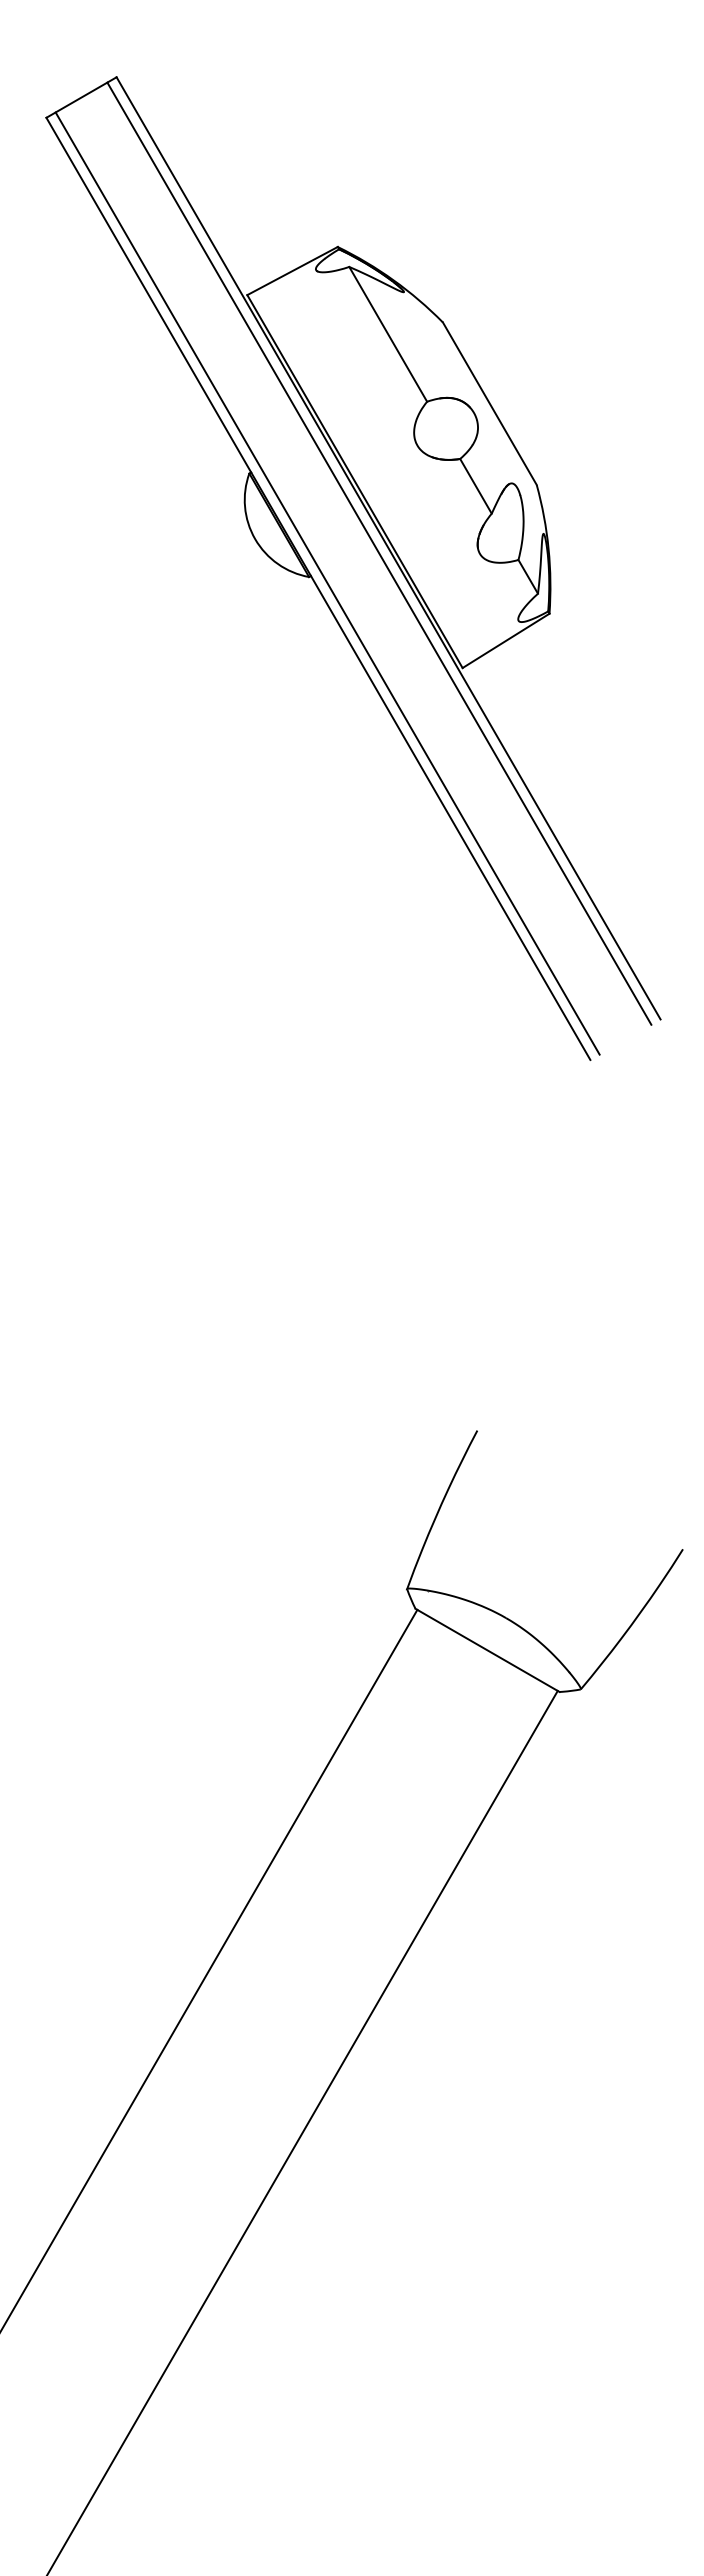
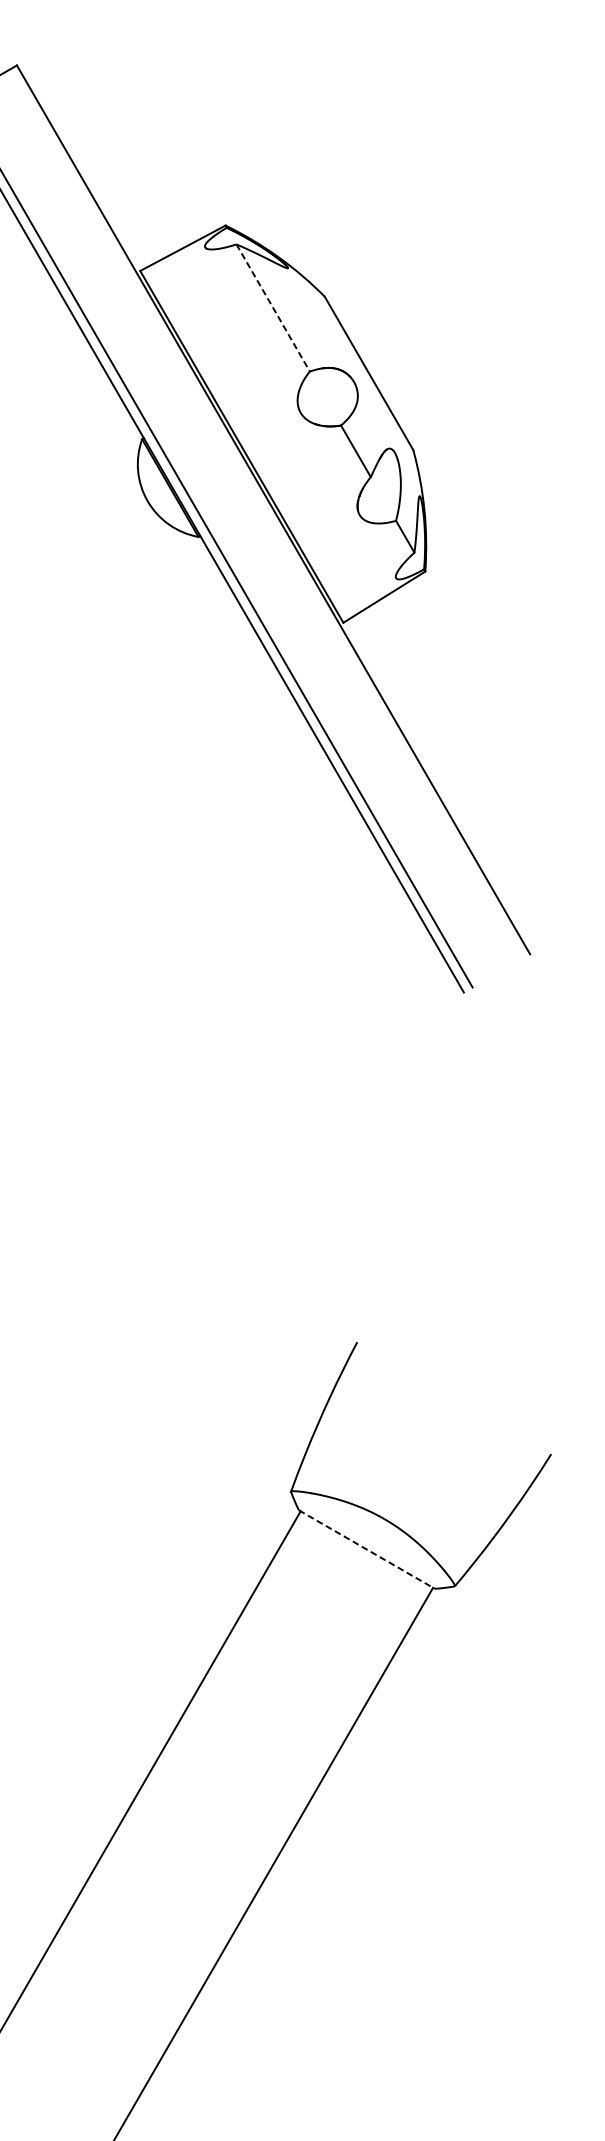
line: (388, 334) -> (273, 308), solid -> dashed
line: (379, 553) -> (264, 514), removed
line: (488, 1650) -> (367, 1549), solid -> dashed

